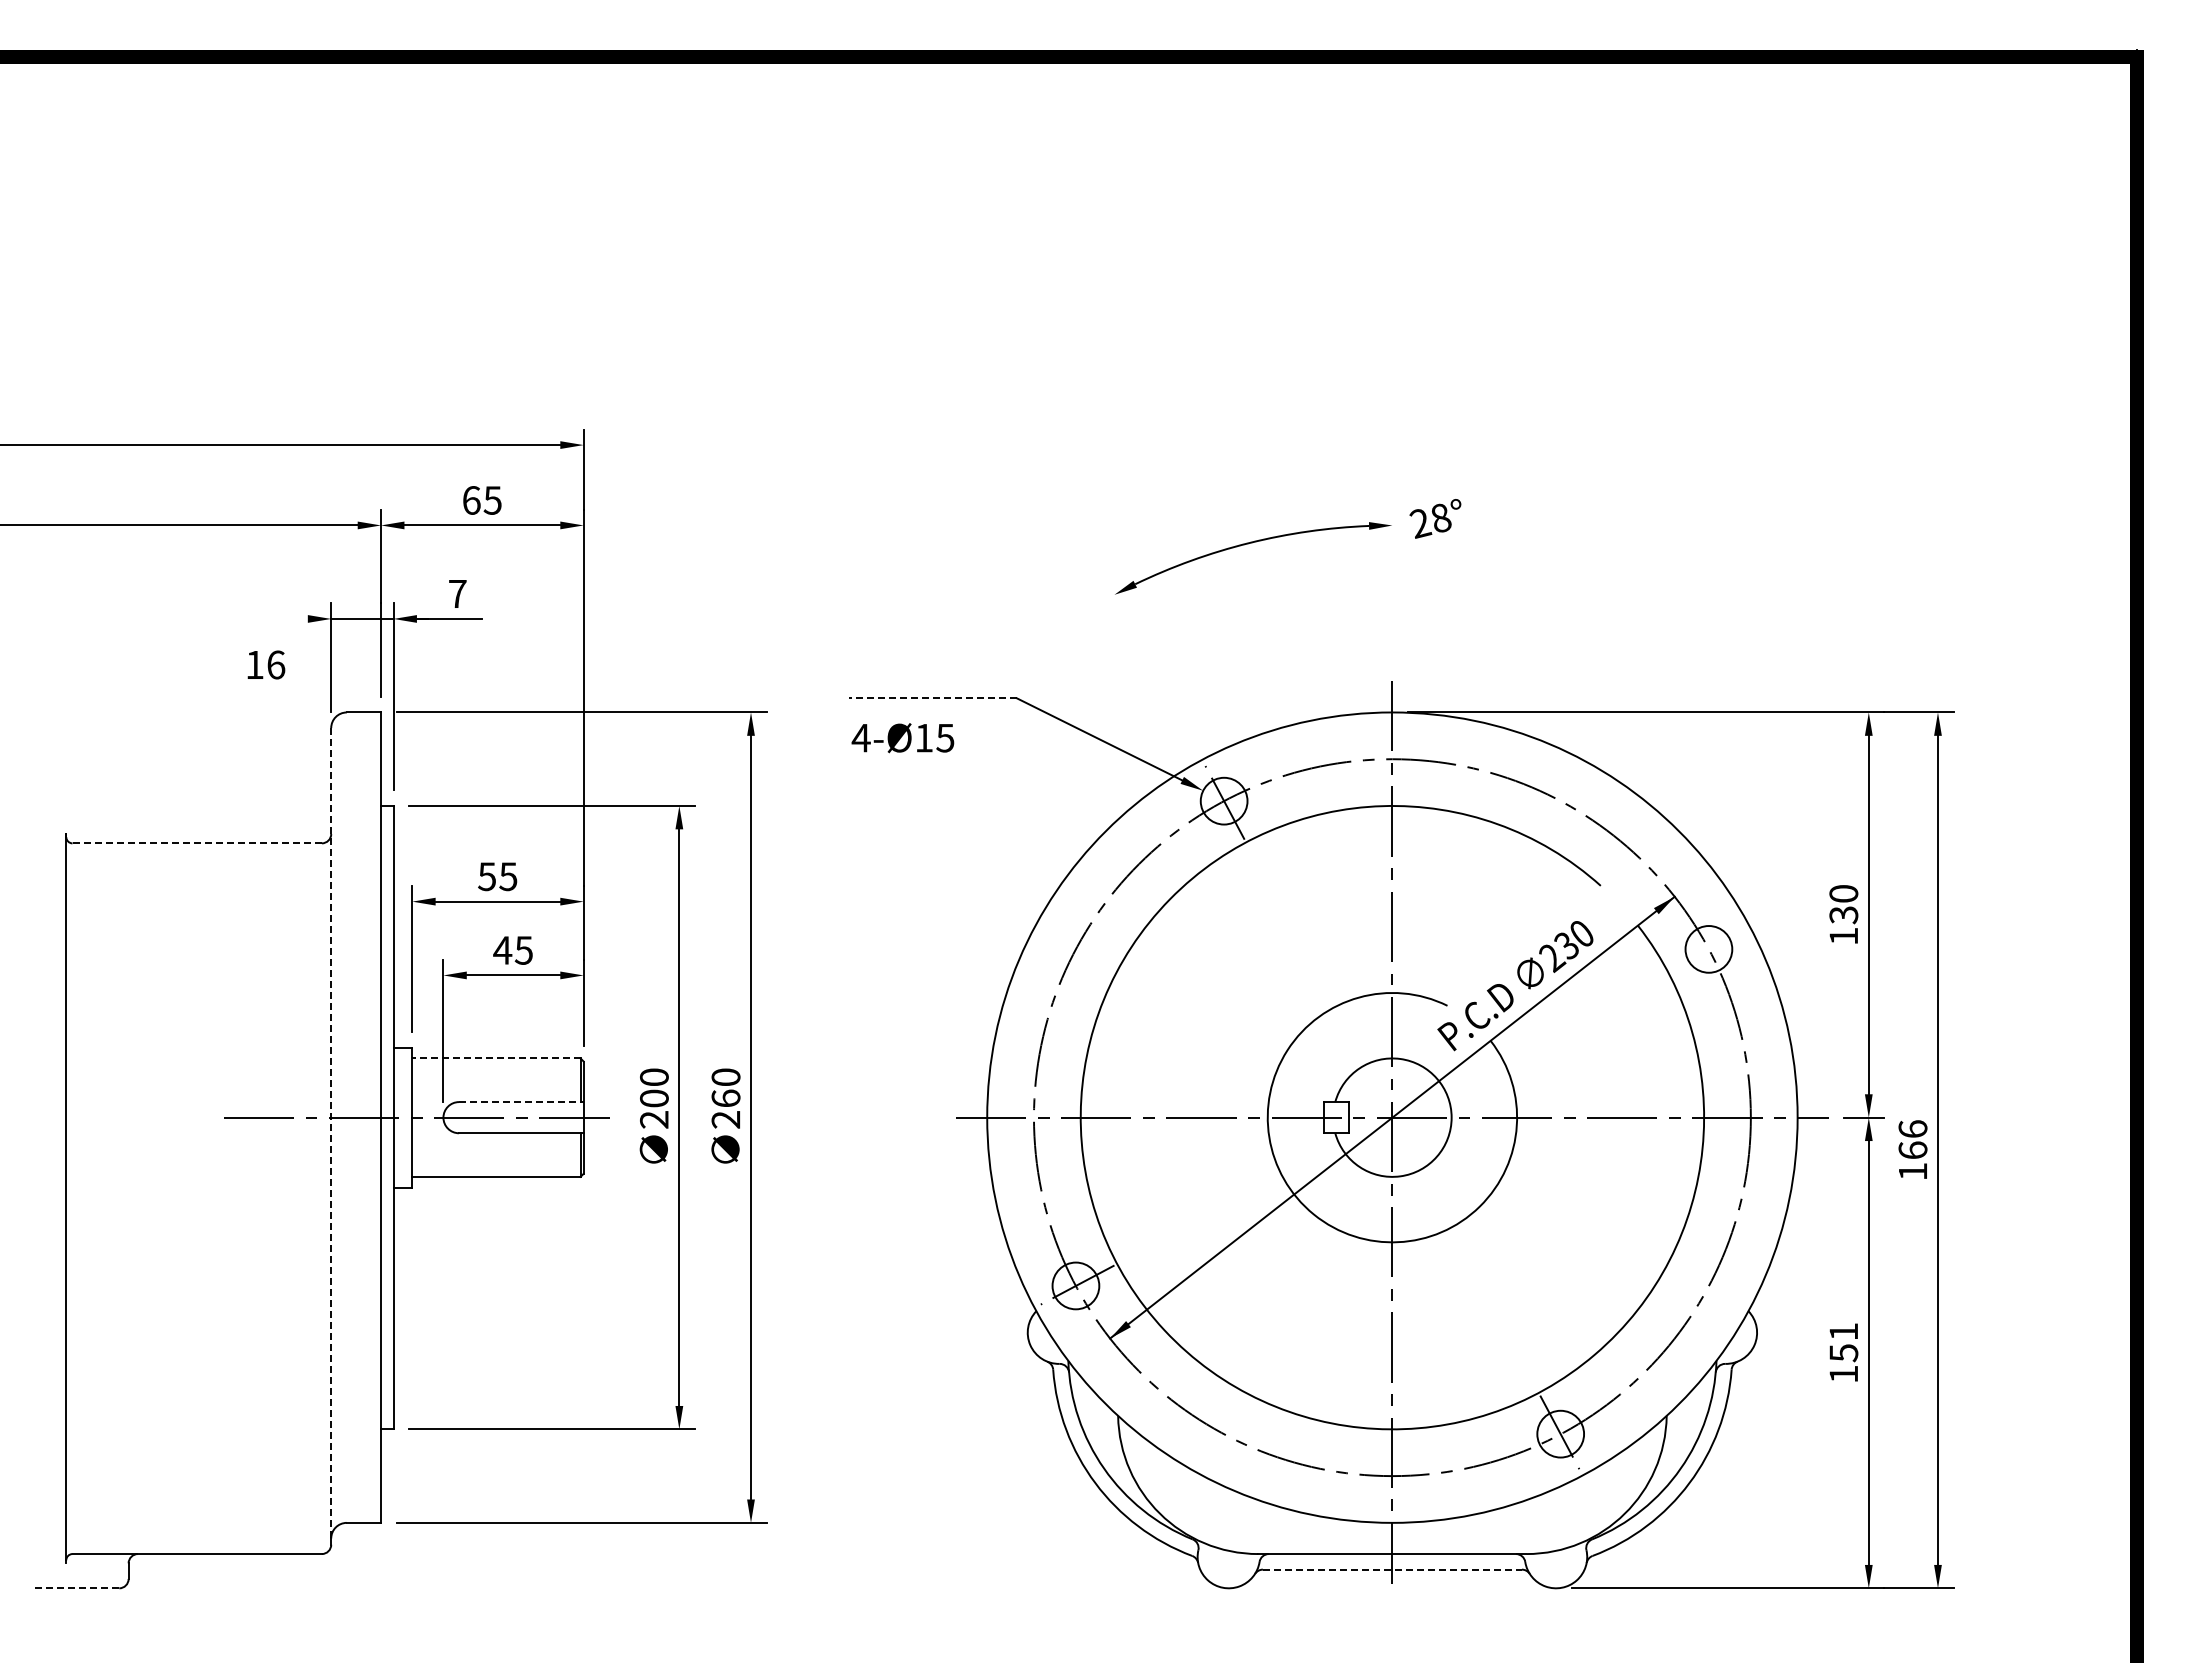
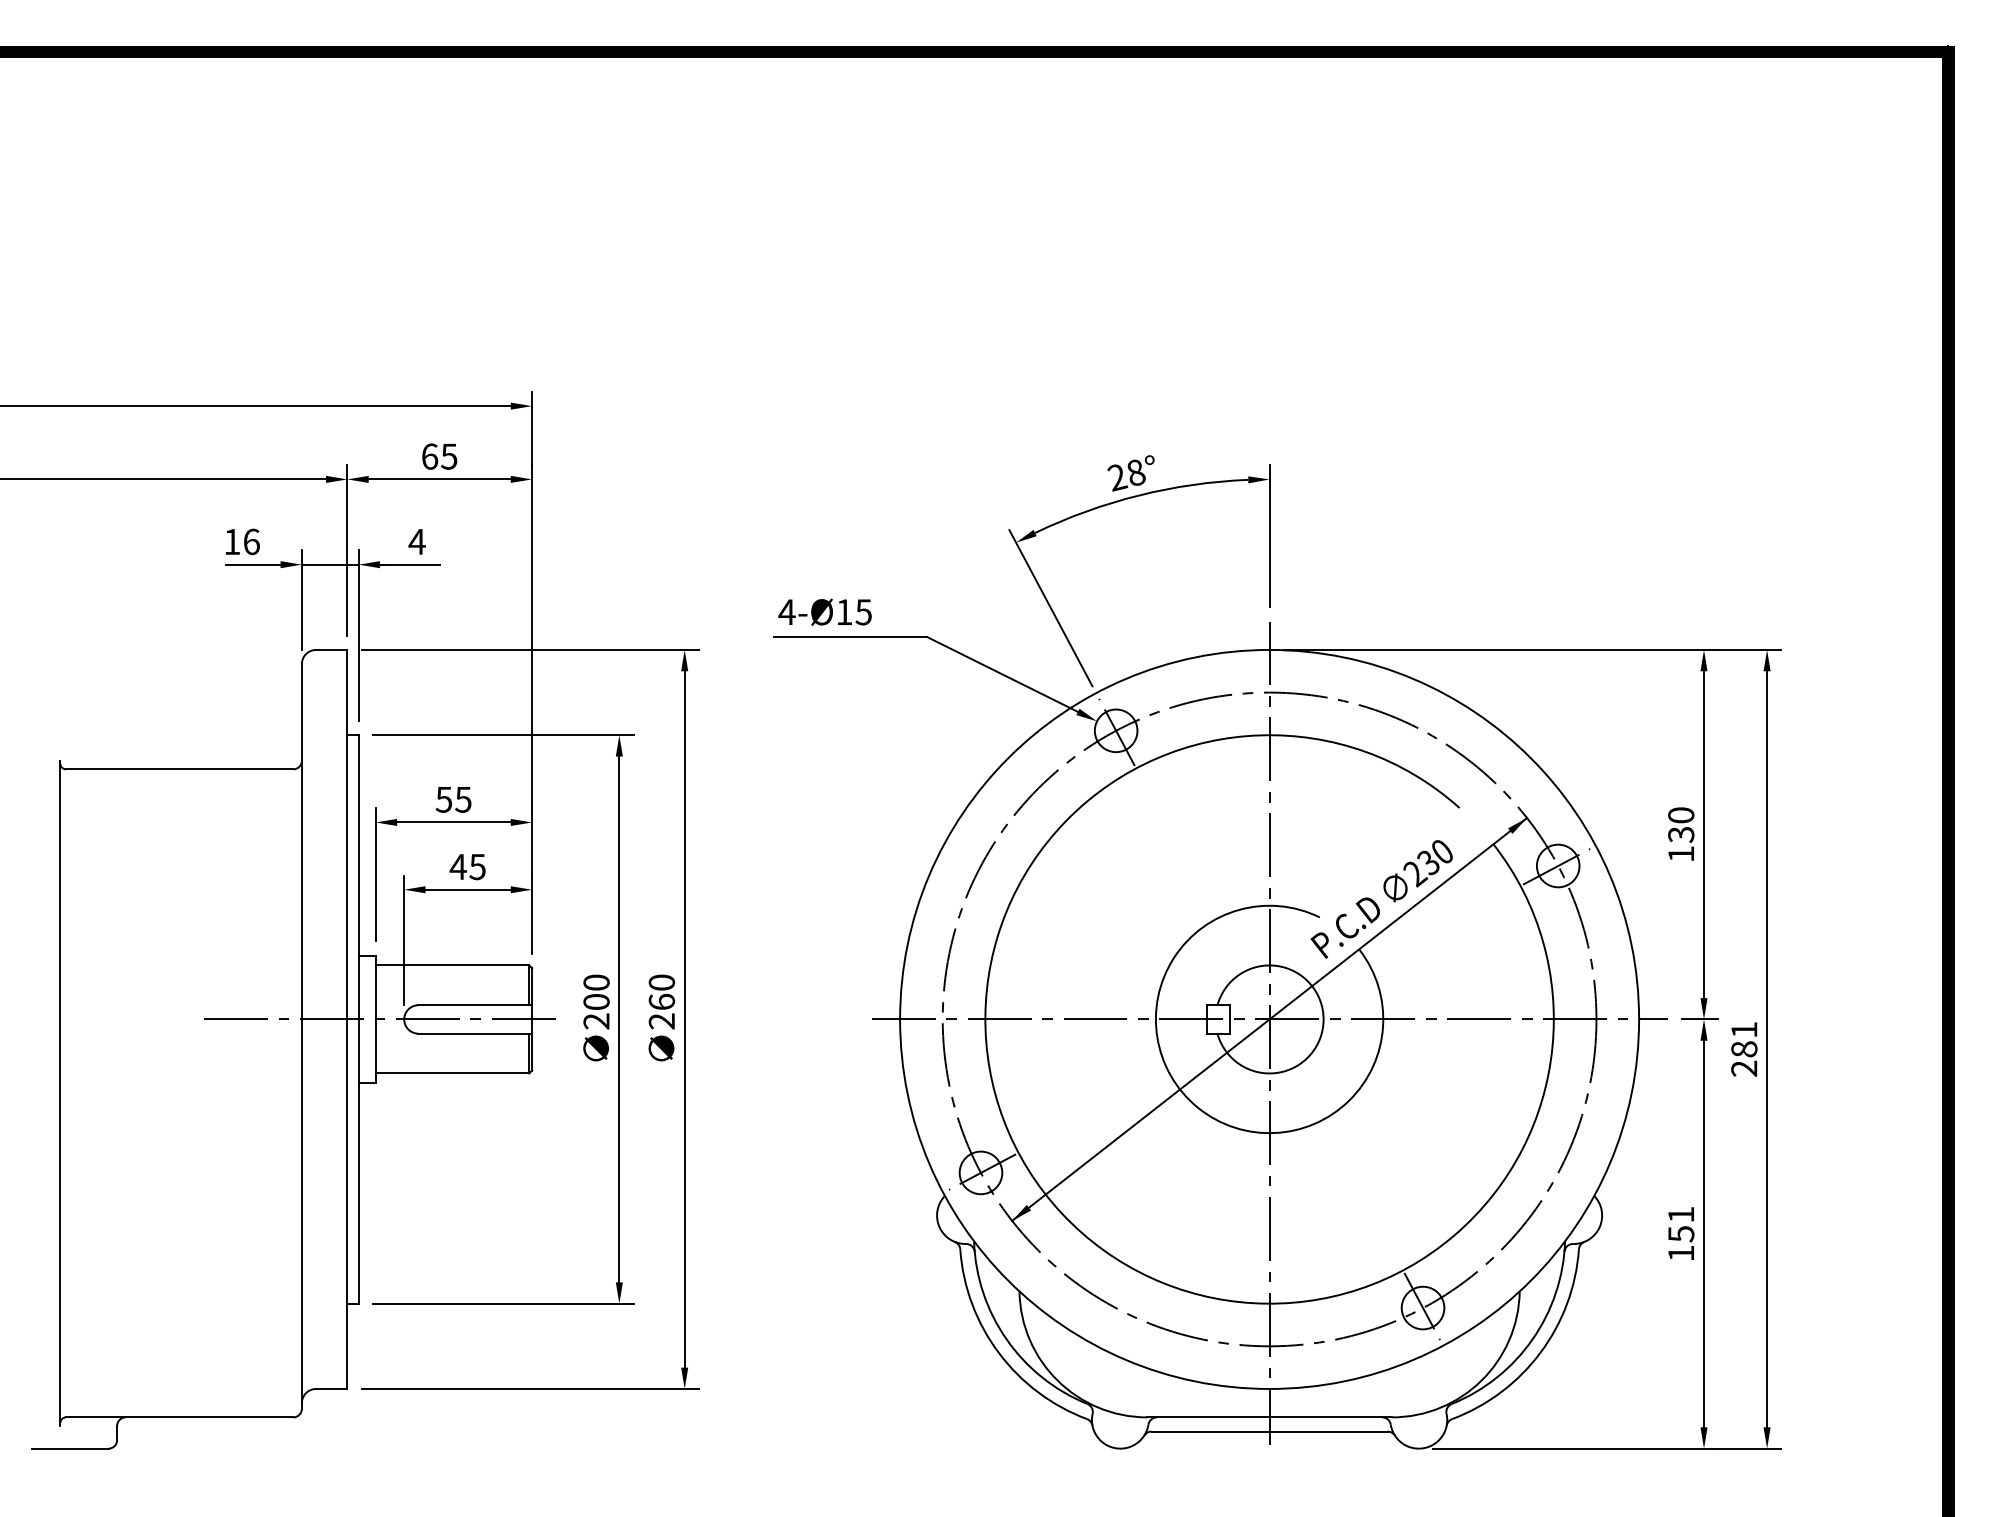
text: (1435, 518) -> (1131, 473), moved
line: (1392, 587) -> (1269, 535), added
text: (457, 593) -> (417, 541), 7 -> 4
line: (277, 618) -> (252, 564), added
text: (266, 664) -> (242, 541), moved
line: (1152, 666) -> (1050, 608), added
line: (932, 698) -> (850, 637), dashed -> solid
text: (902, 738) -> (824, 612), moved
line: (197, 843) -> (179, 769), dashed -> solid
line: (1707, 949) -> (1556, 866), added
line: (495, 1058) -> (451, 965), dashed -> solid
line: (521, 1102) -> (475, 1005), dashed -> solid
line: (331, 1133) -> (302, 1033), dashed -> solid
text: (1912, 1150) -> (1743, 1049), 166 -> 281
line: (1392, 1569) -> (1269, 1431), dashed -> solid
line: (77, 1588) -> (70, 1448), dashed -> solid

